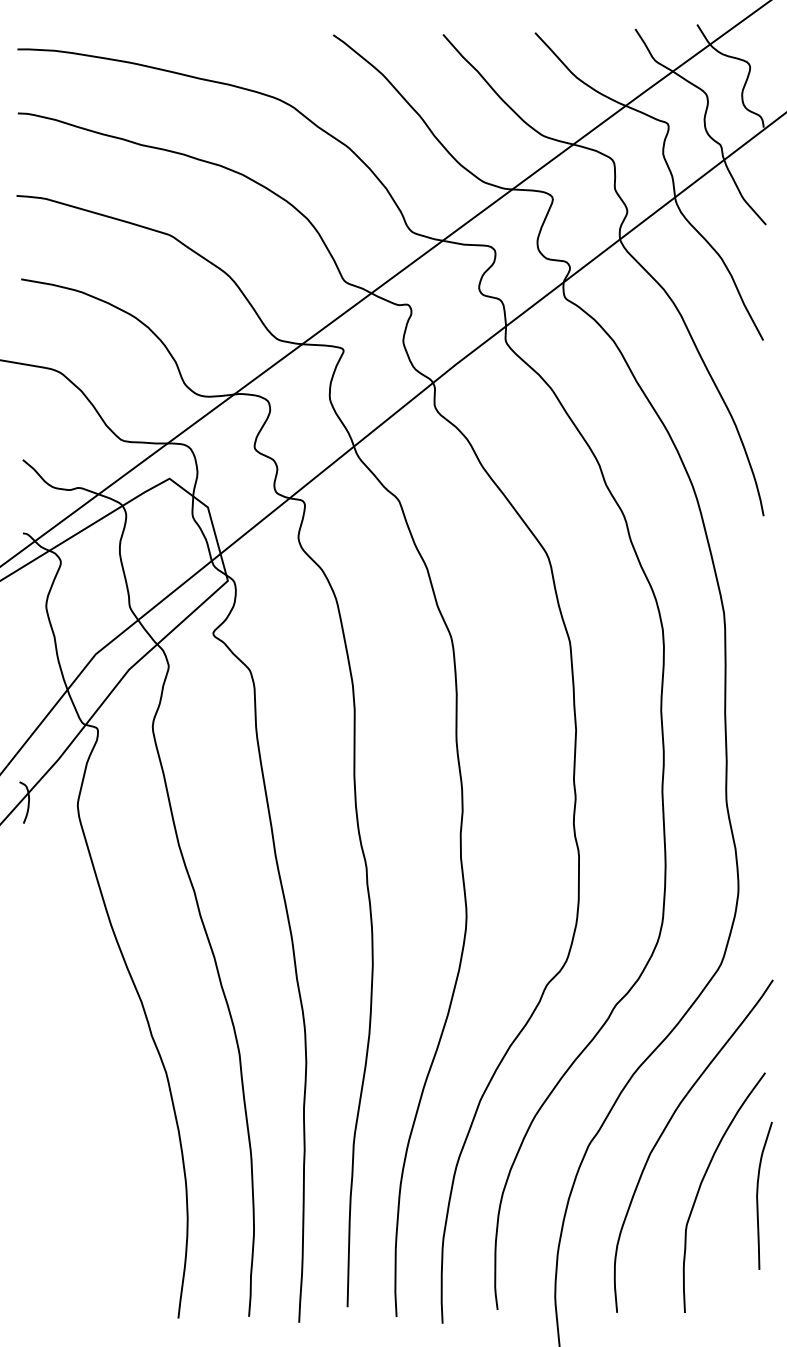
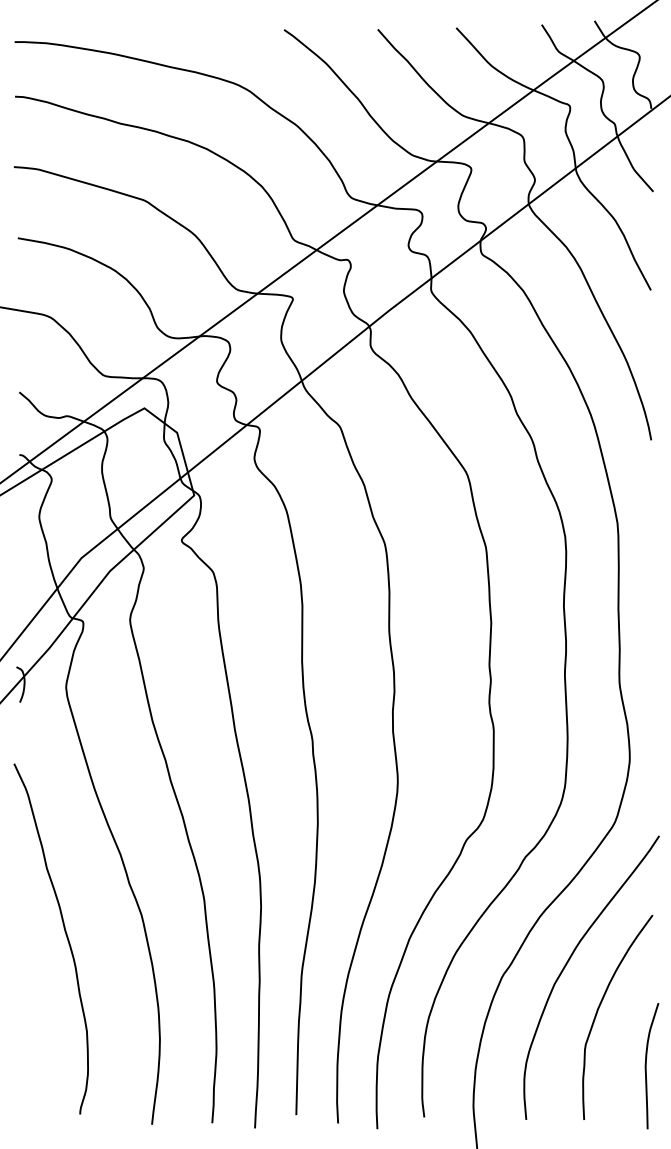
curve: (77, 1096) -> (65, 935), added
curve: (758, 1196) -> (646, 1066), moved

